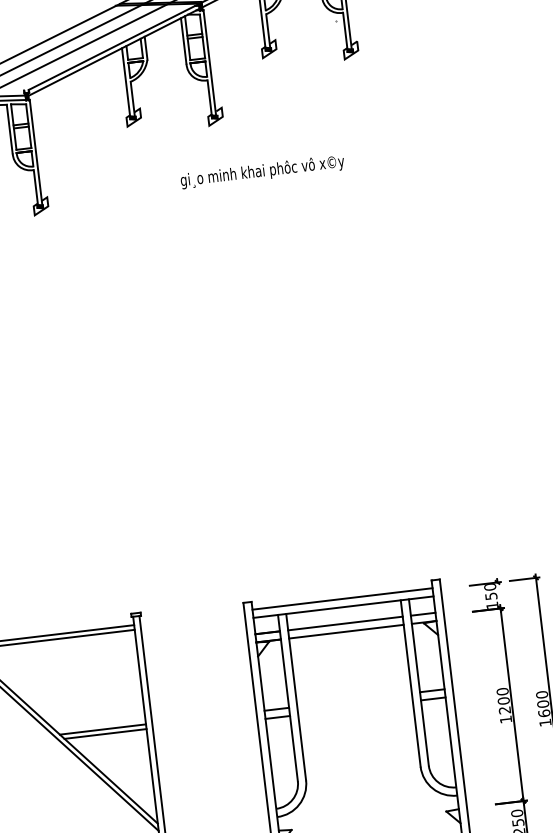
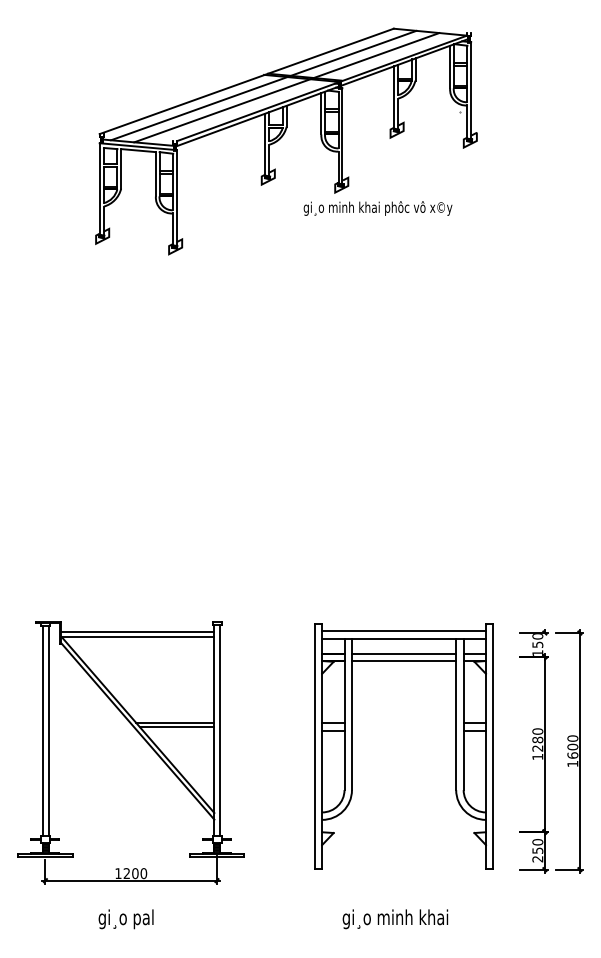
text: (261, 171) -> (377, 208), moved
text: (503, 700) -> (537, 739), 1200 -> 1280

